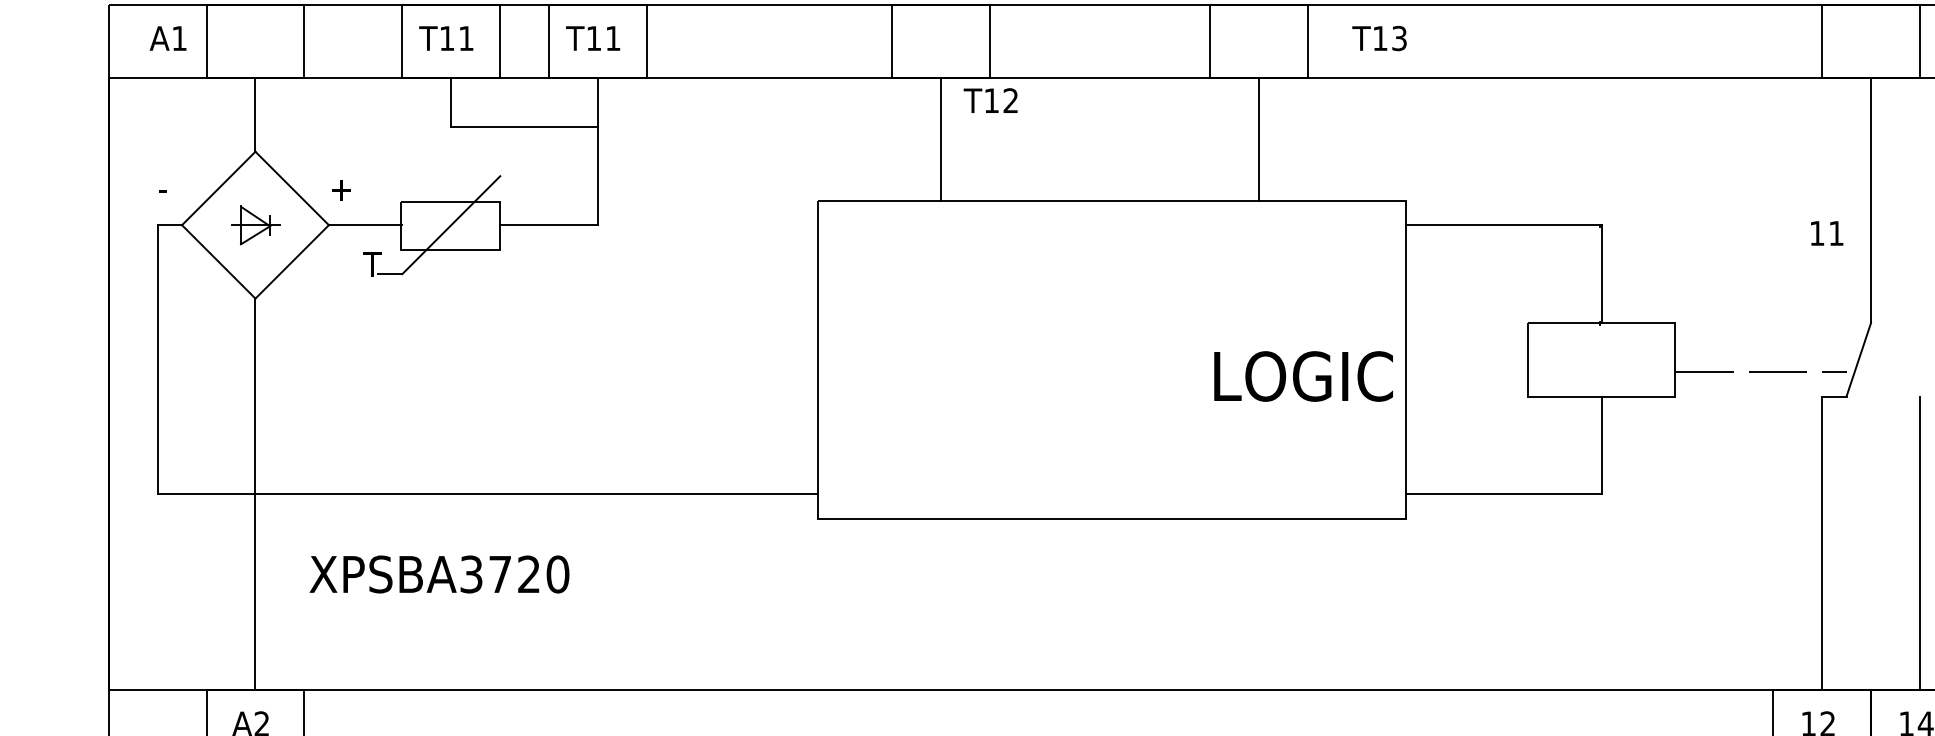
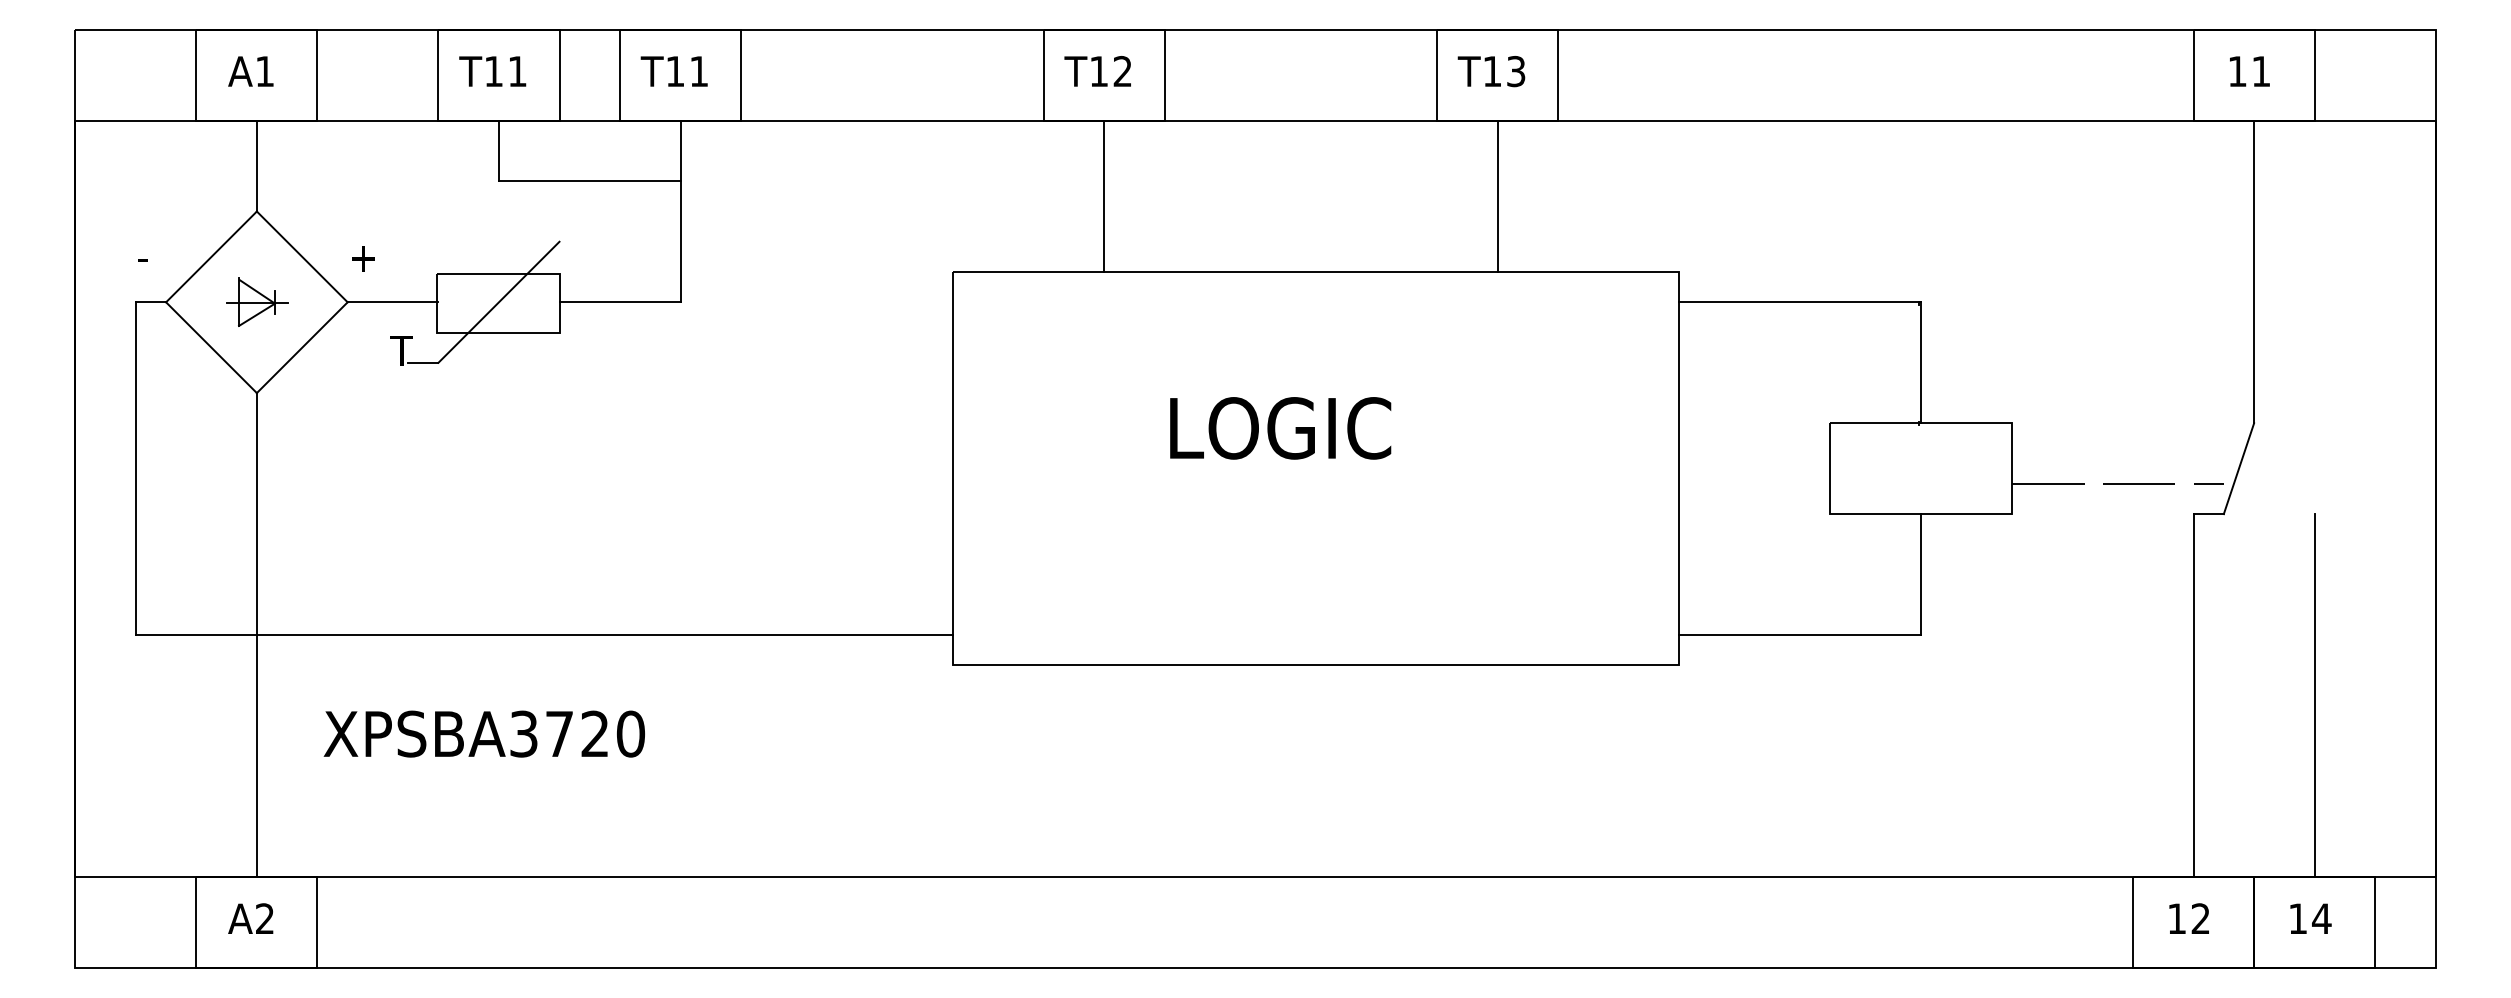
text: (167, 38) -> (250, 71), moved
text: (1379, 38) -> (1491, 71), moved
text: (990, 100) -> (1097, 71), moved
text: (1826, 233) -> (2249, 71), moved
text: (1303, 376) -> (1280, 428), moved

